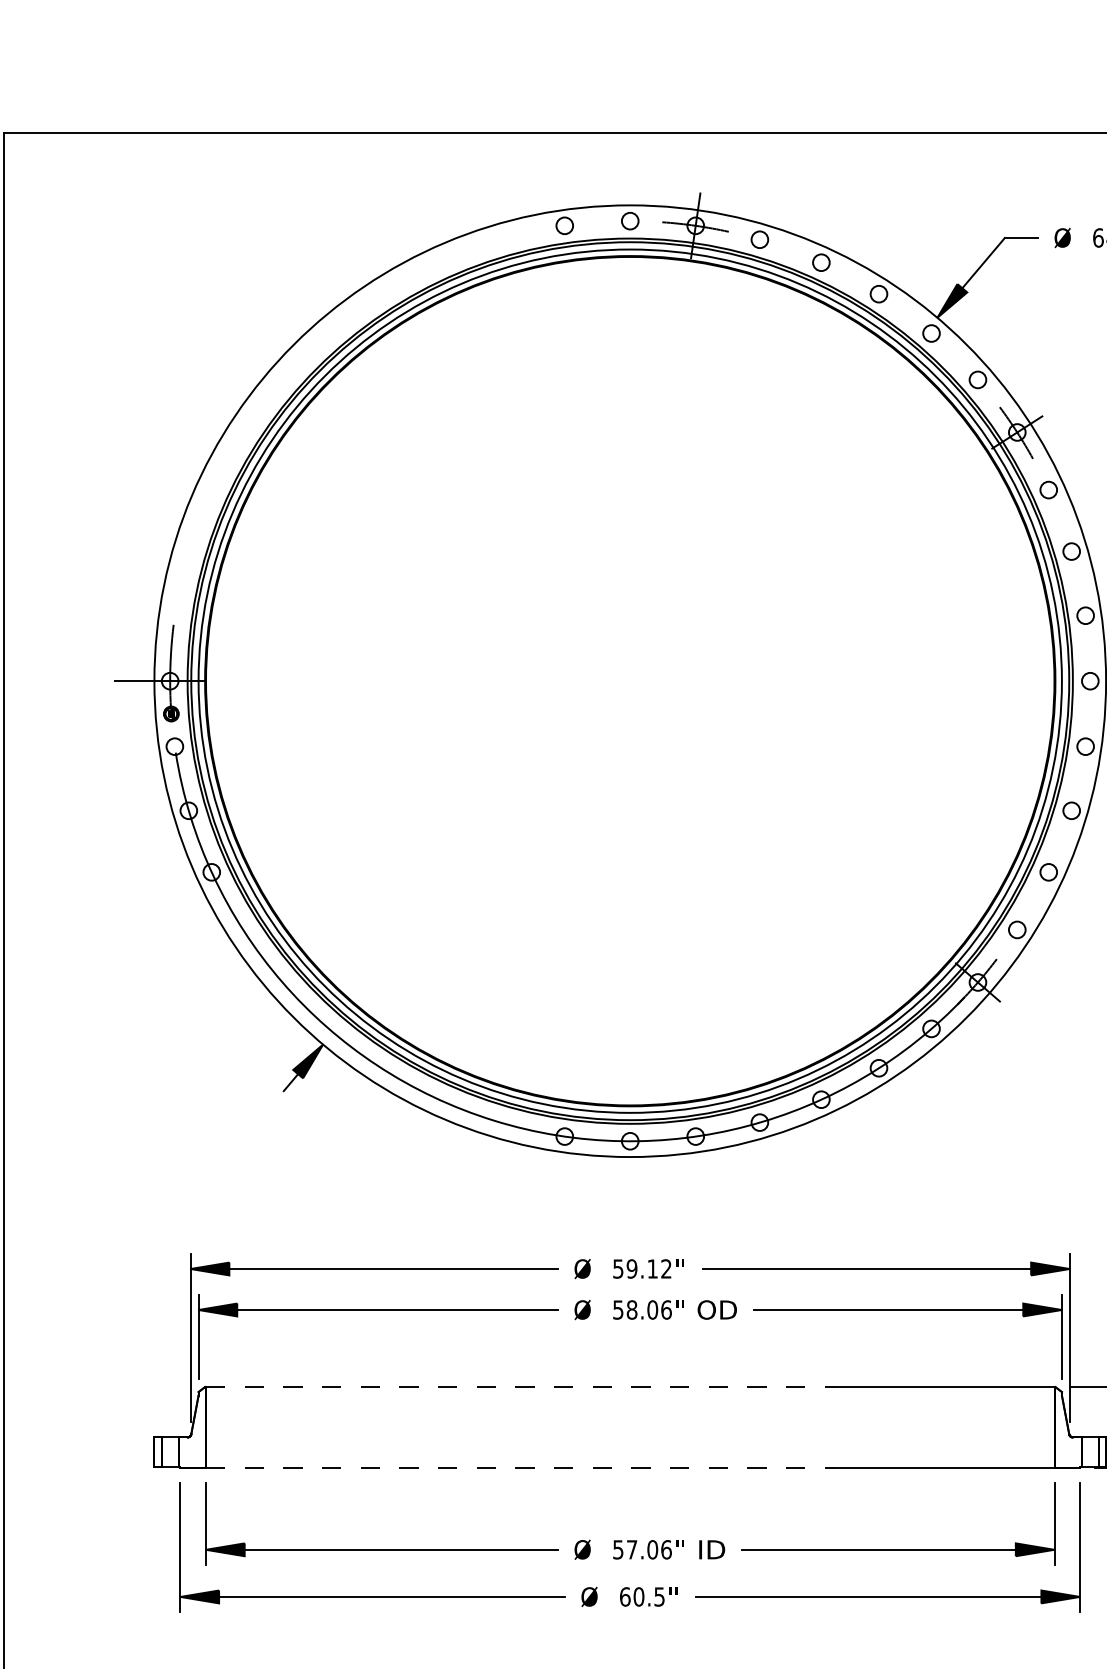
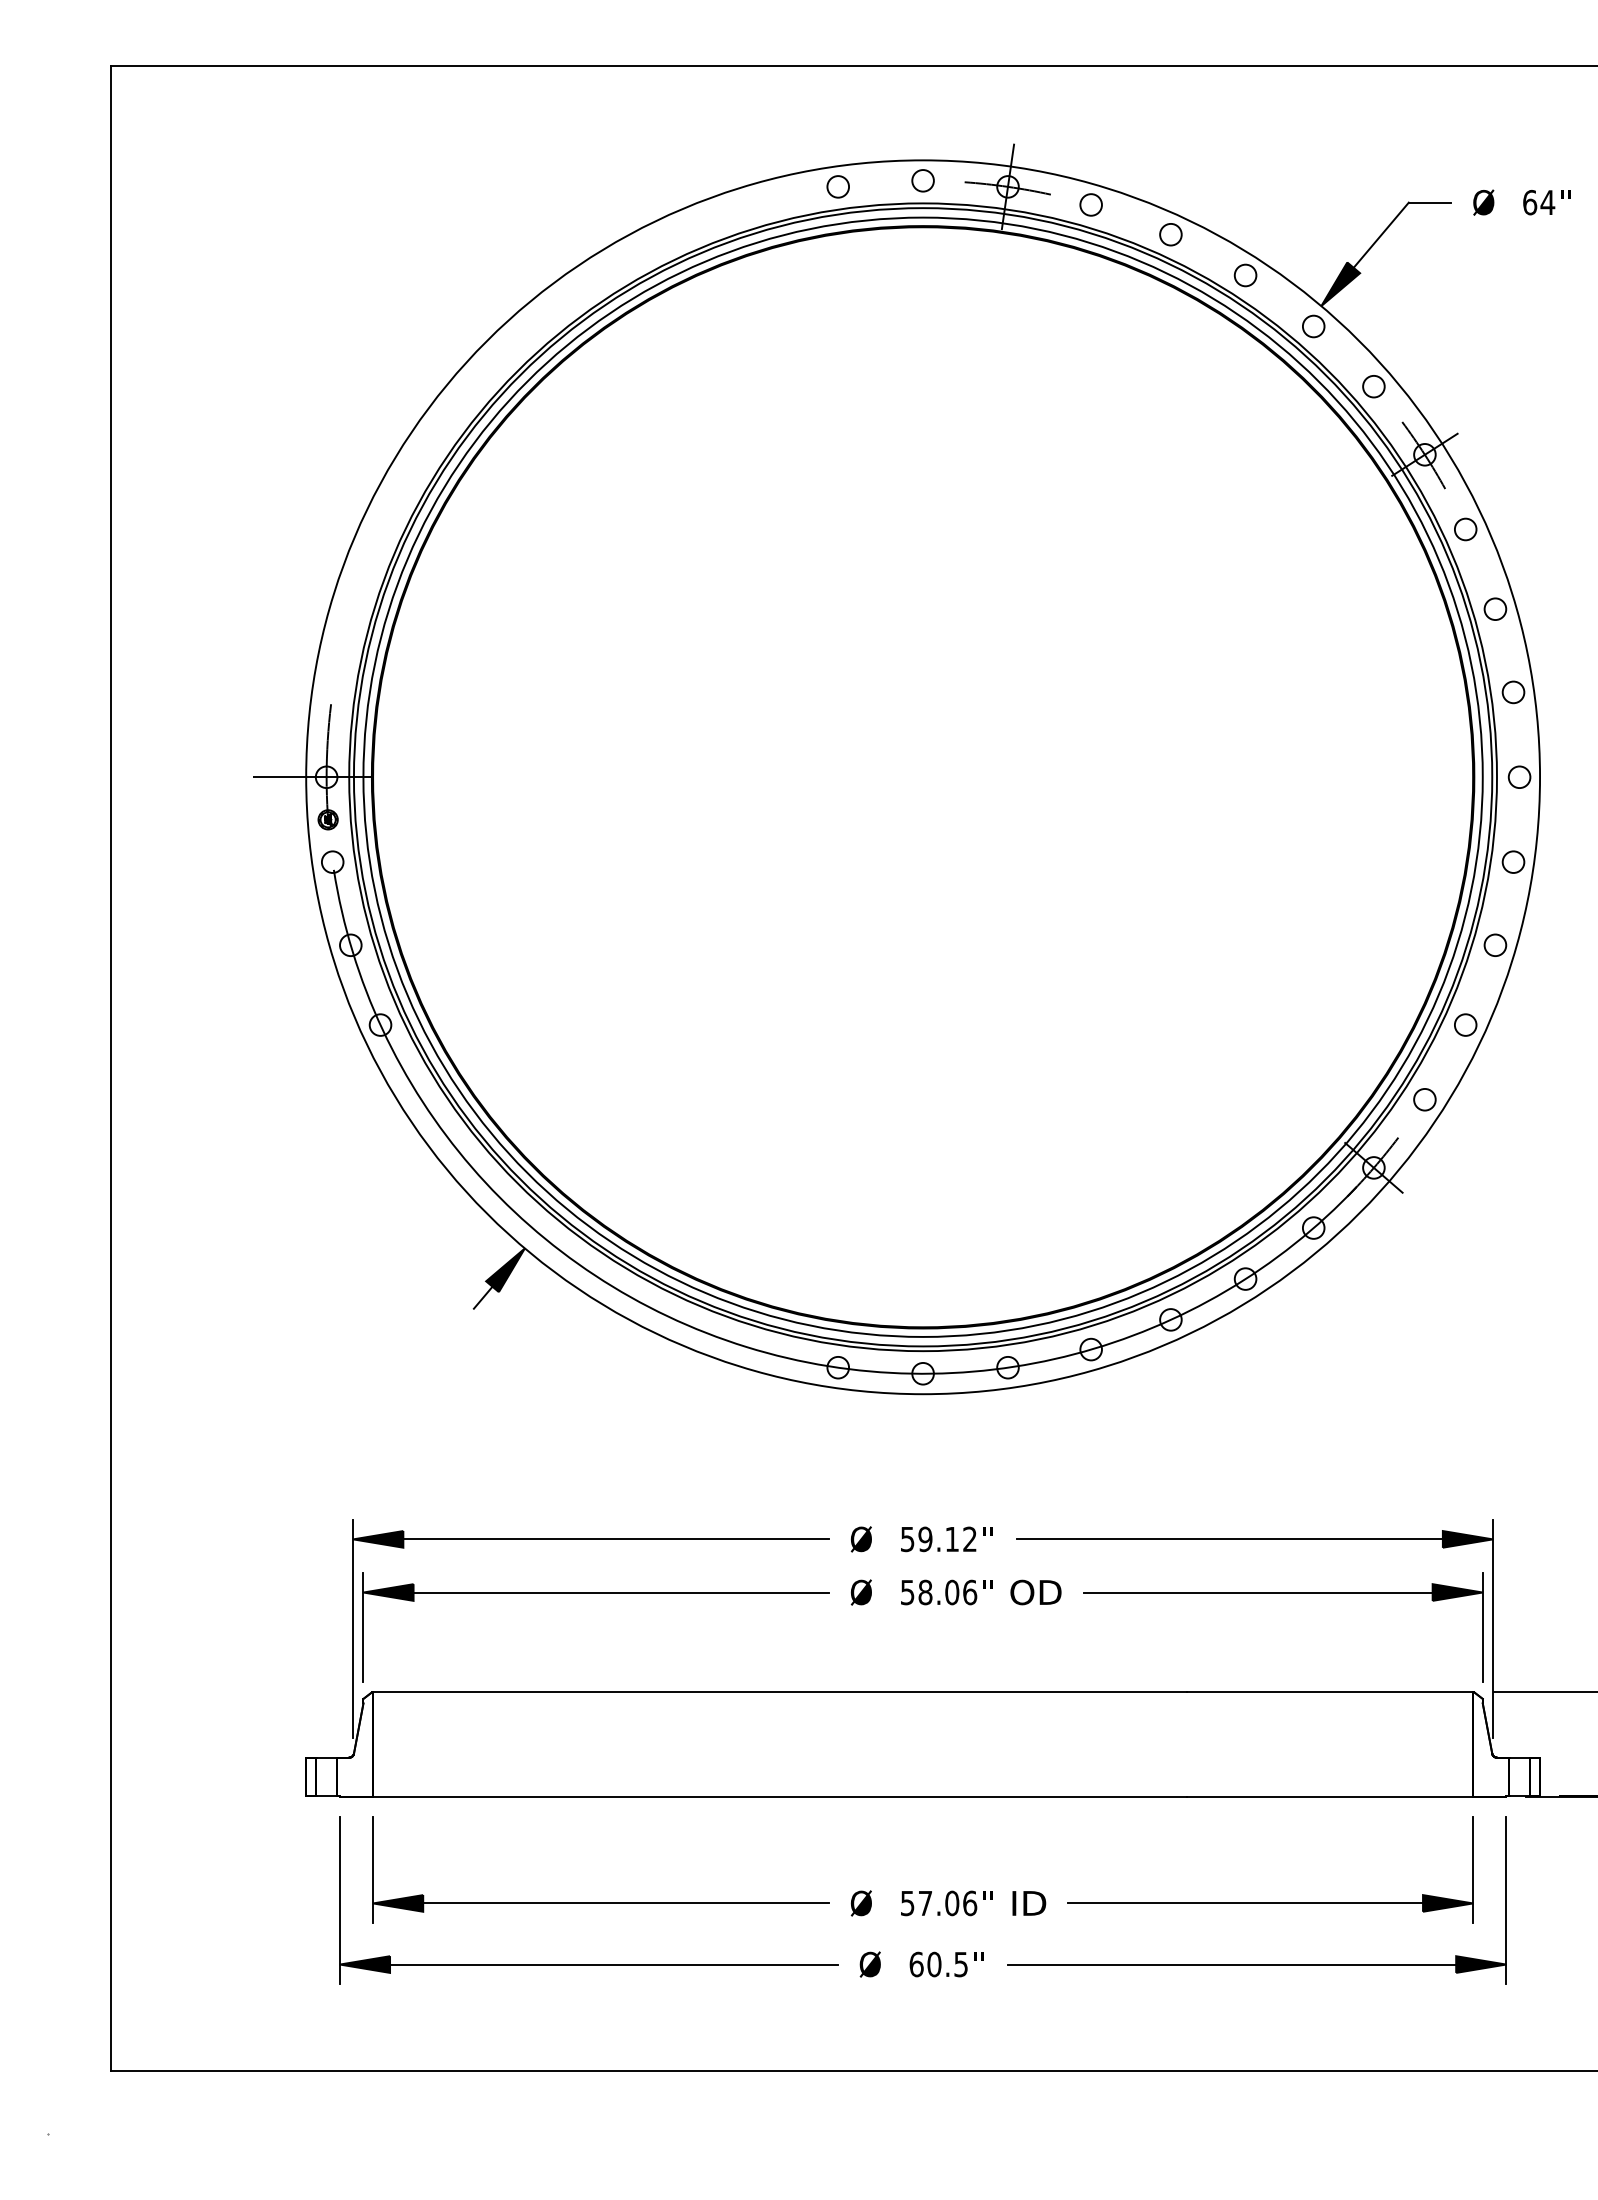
line: (519, 1387) -> (779, 1692), dashed -> solid
line: (519, 1468) -> (779, 1797), dashed -> solid

